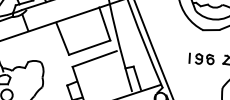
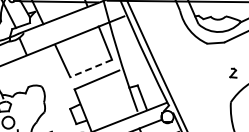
line: (90, 47) -> (91, 68), solid -> dashed
part: (201, 58) -> (207, 73), removed

